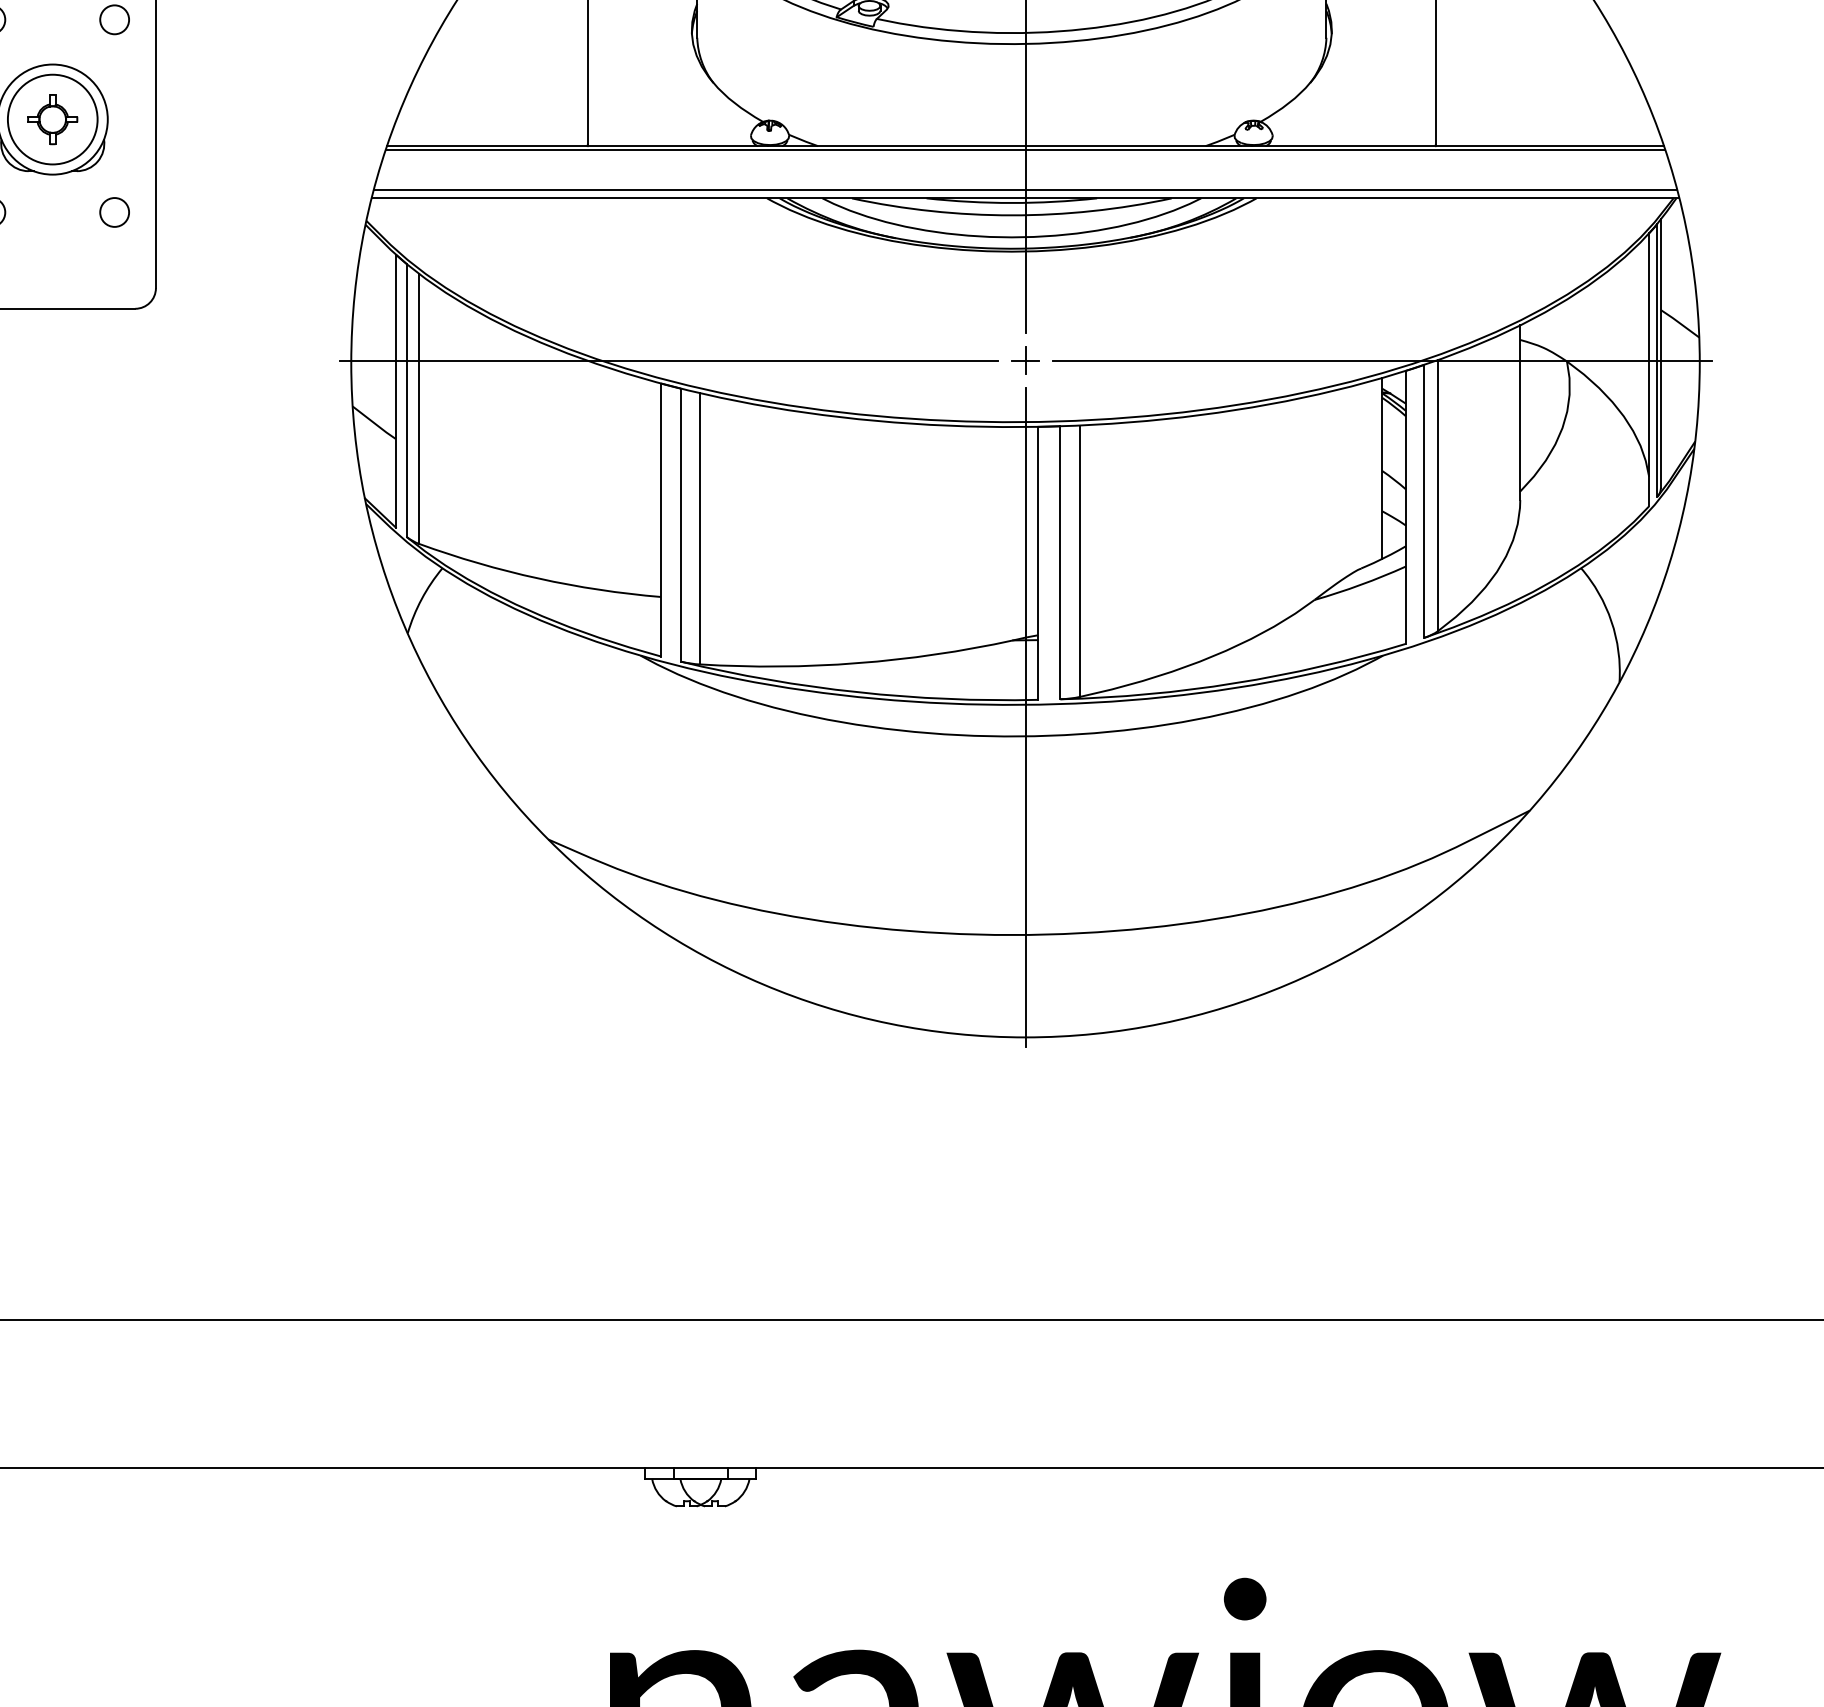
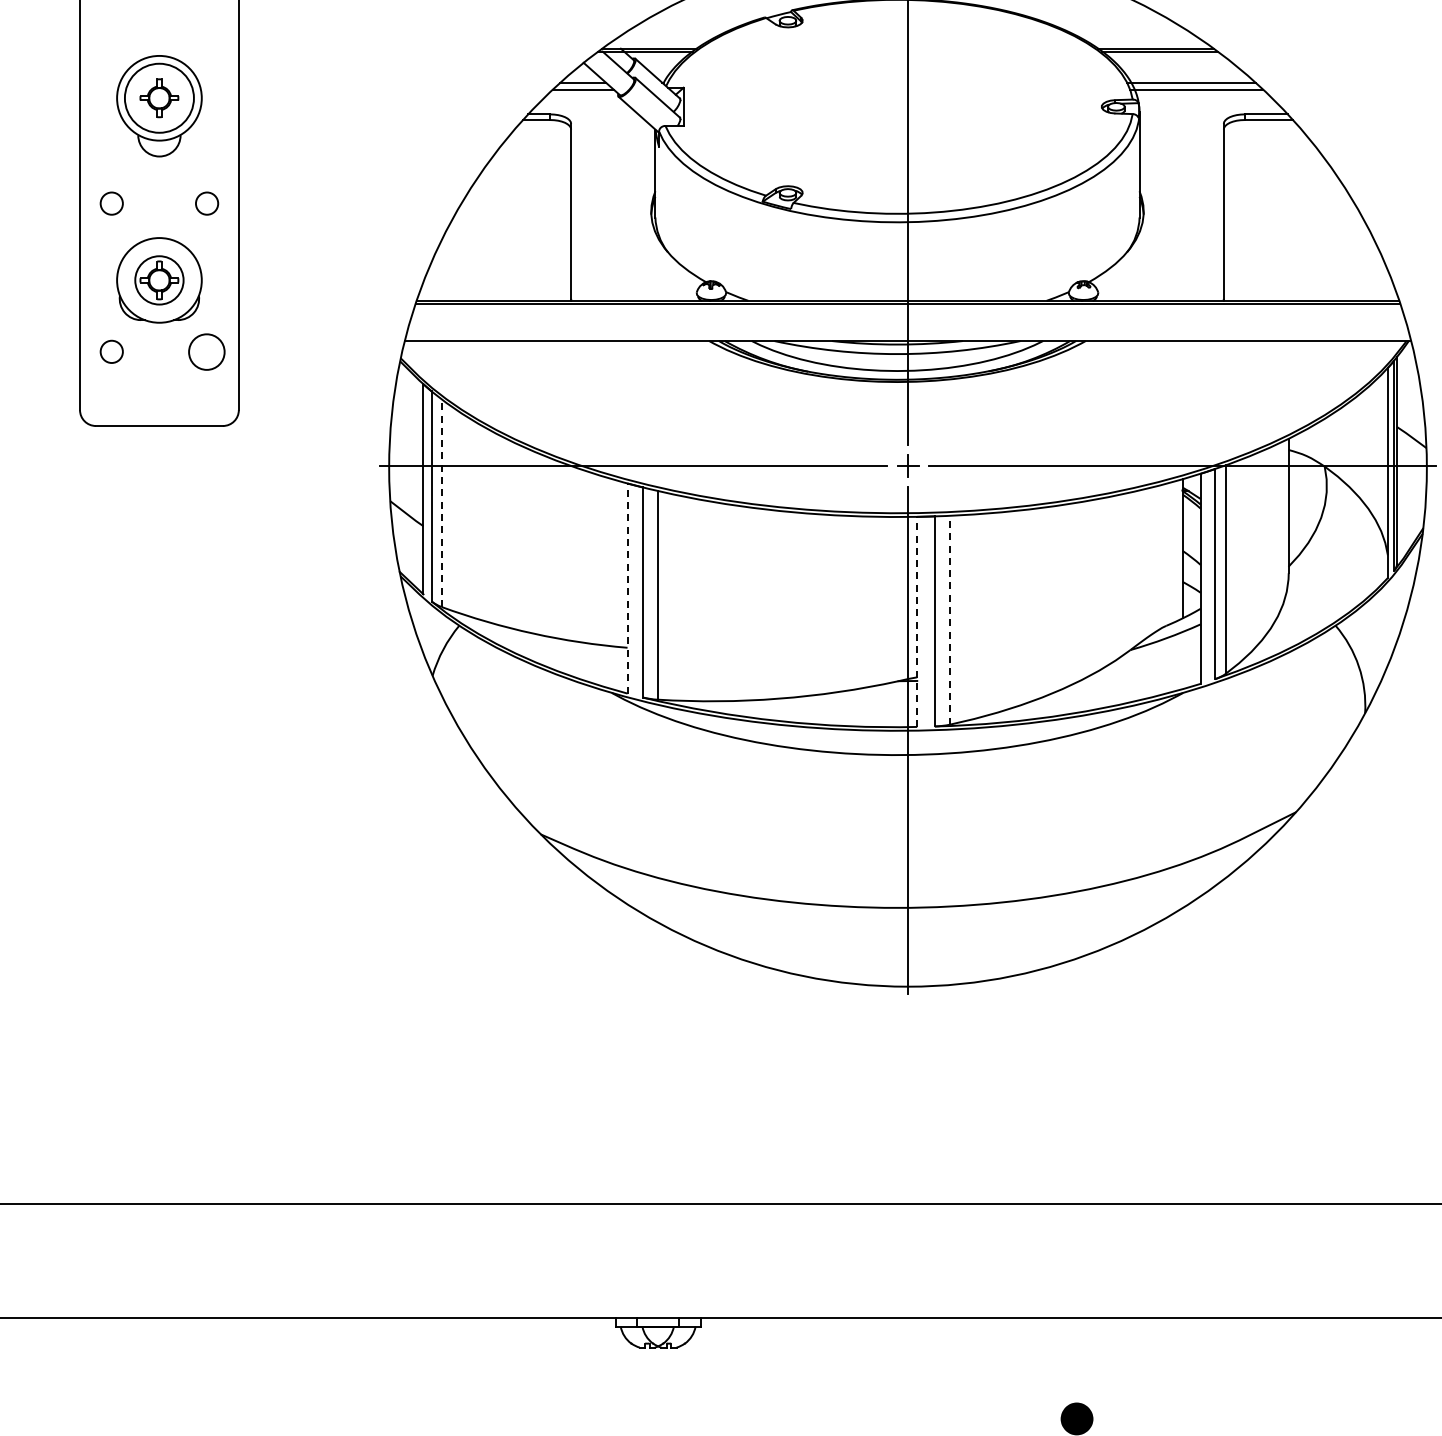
circle: (51, 118) -> (158, 279), size x0.7
line: (1024, 189) -> (907, 334), removed
circle: (115, 211) -> (207, 351), size x1.6
line: (419, 409) -> (441, 503), solid -> dashed
line: (660, 519) -> (627, 588), solid -> dashed
line: (1080, 560) -> (950, 619), solid -> dashed
line: (1037, 562) -> (917, 621), solid -> dashed

